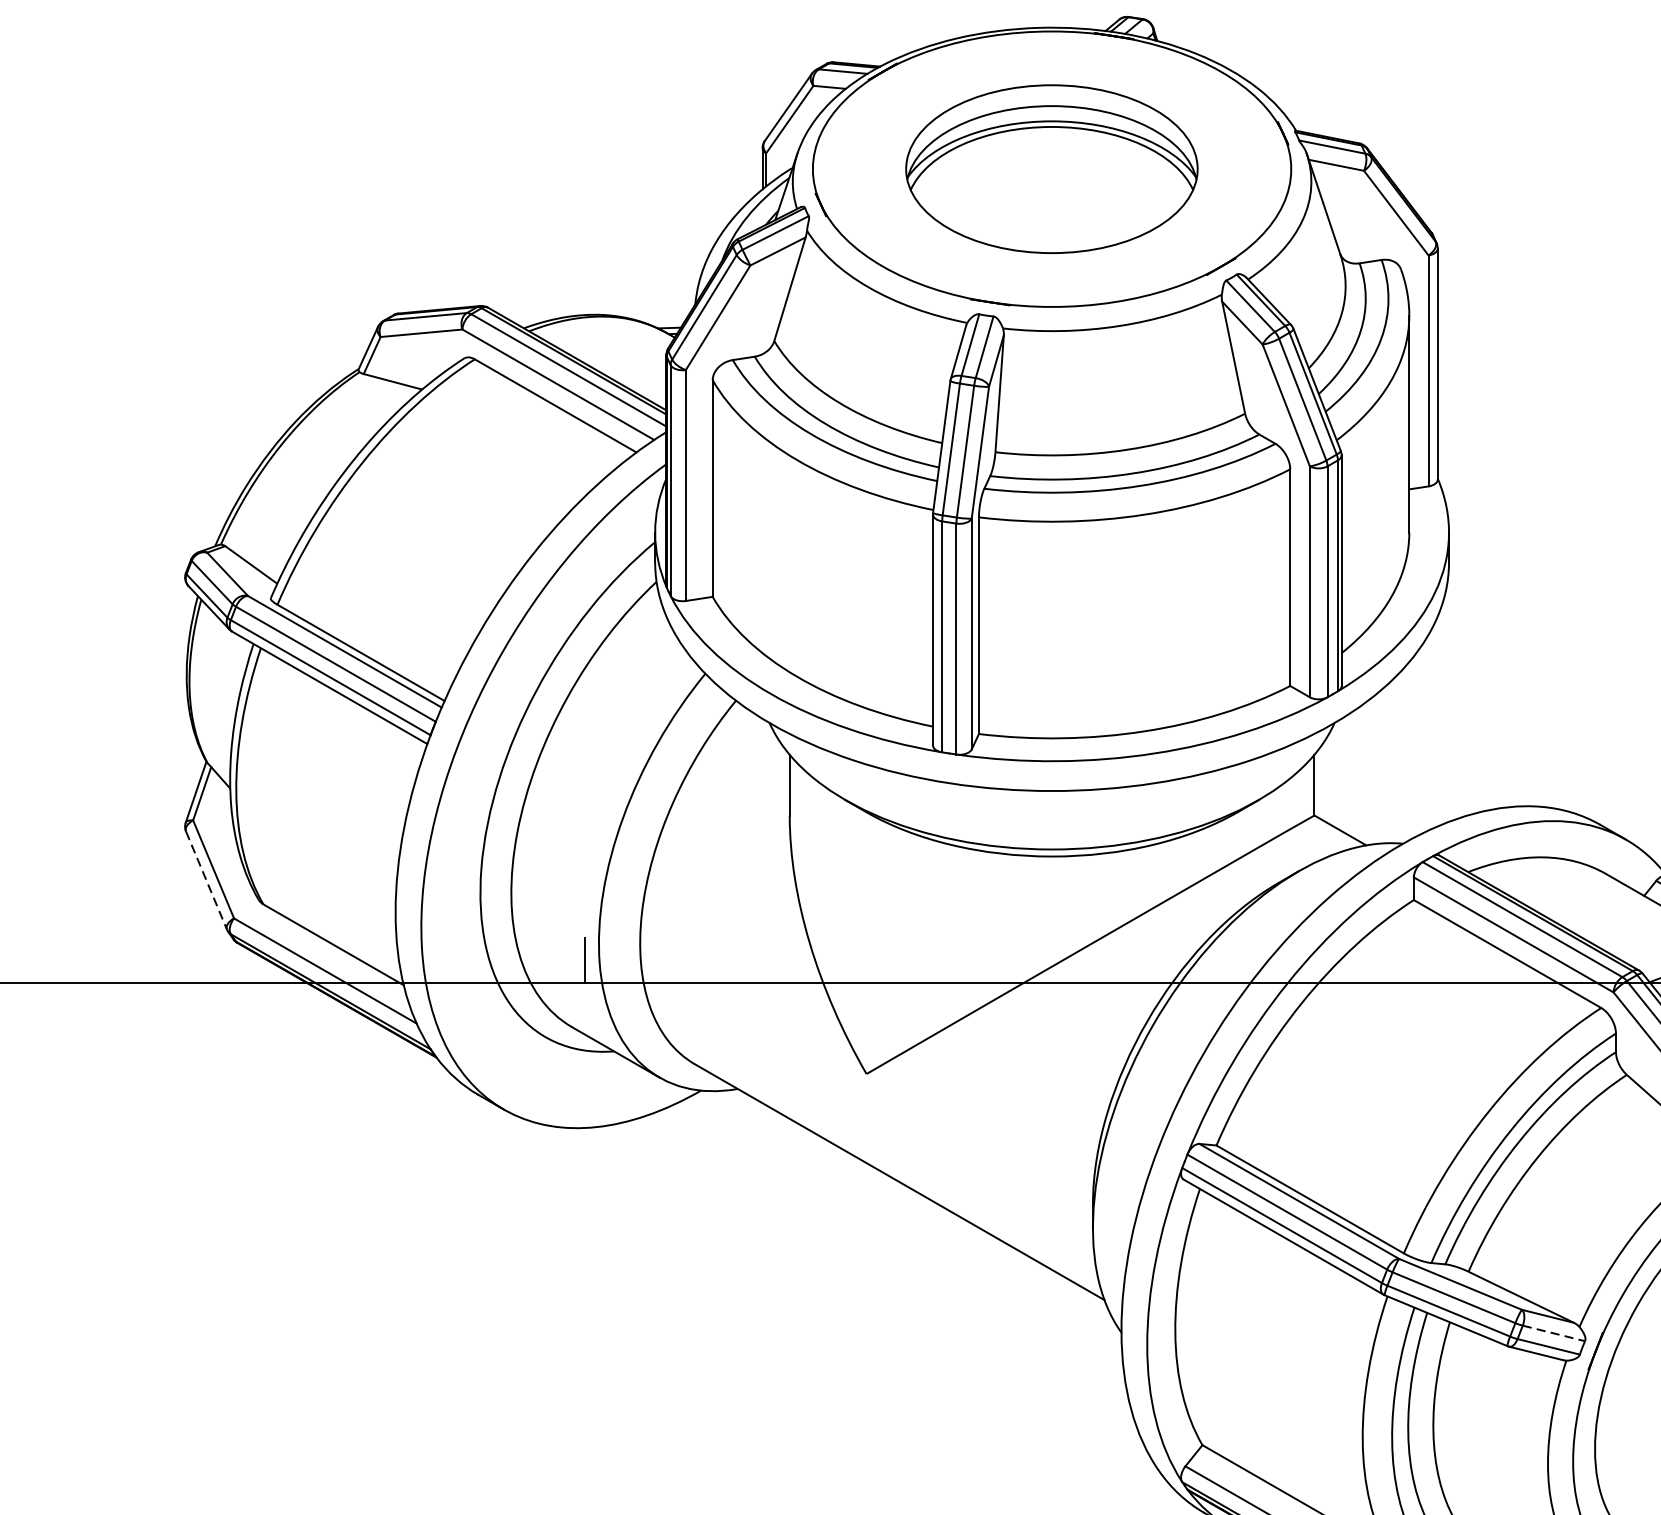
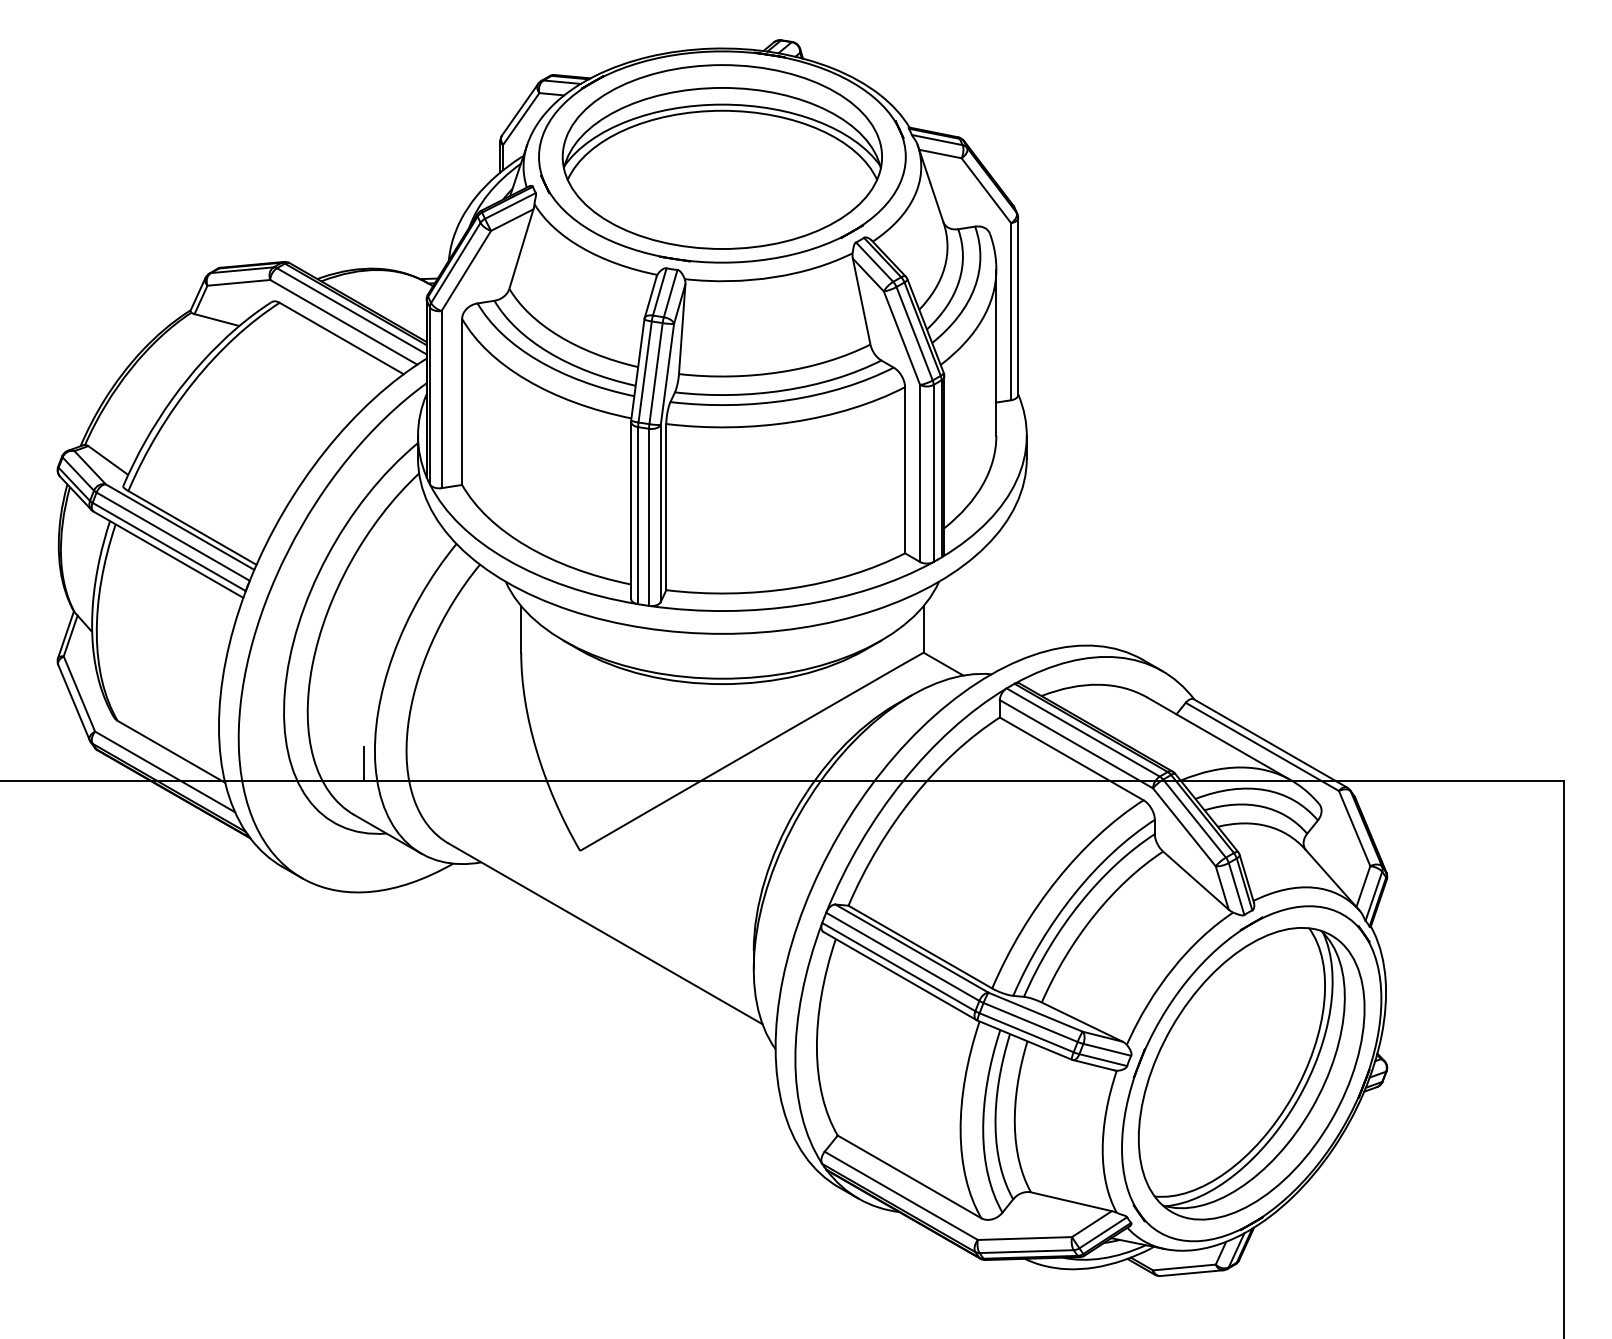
part: (1050, 168) -> (721, 156), size x1.43
line: (205, 880) -> (73, 702), dashed -> solid
line: (1554, 1332) -> (1107, 1049), dashed -> solid

